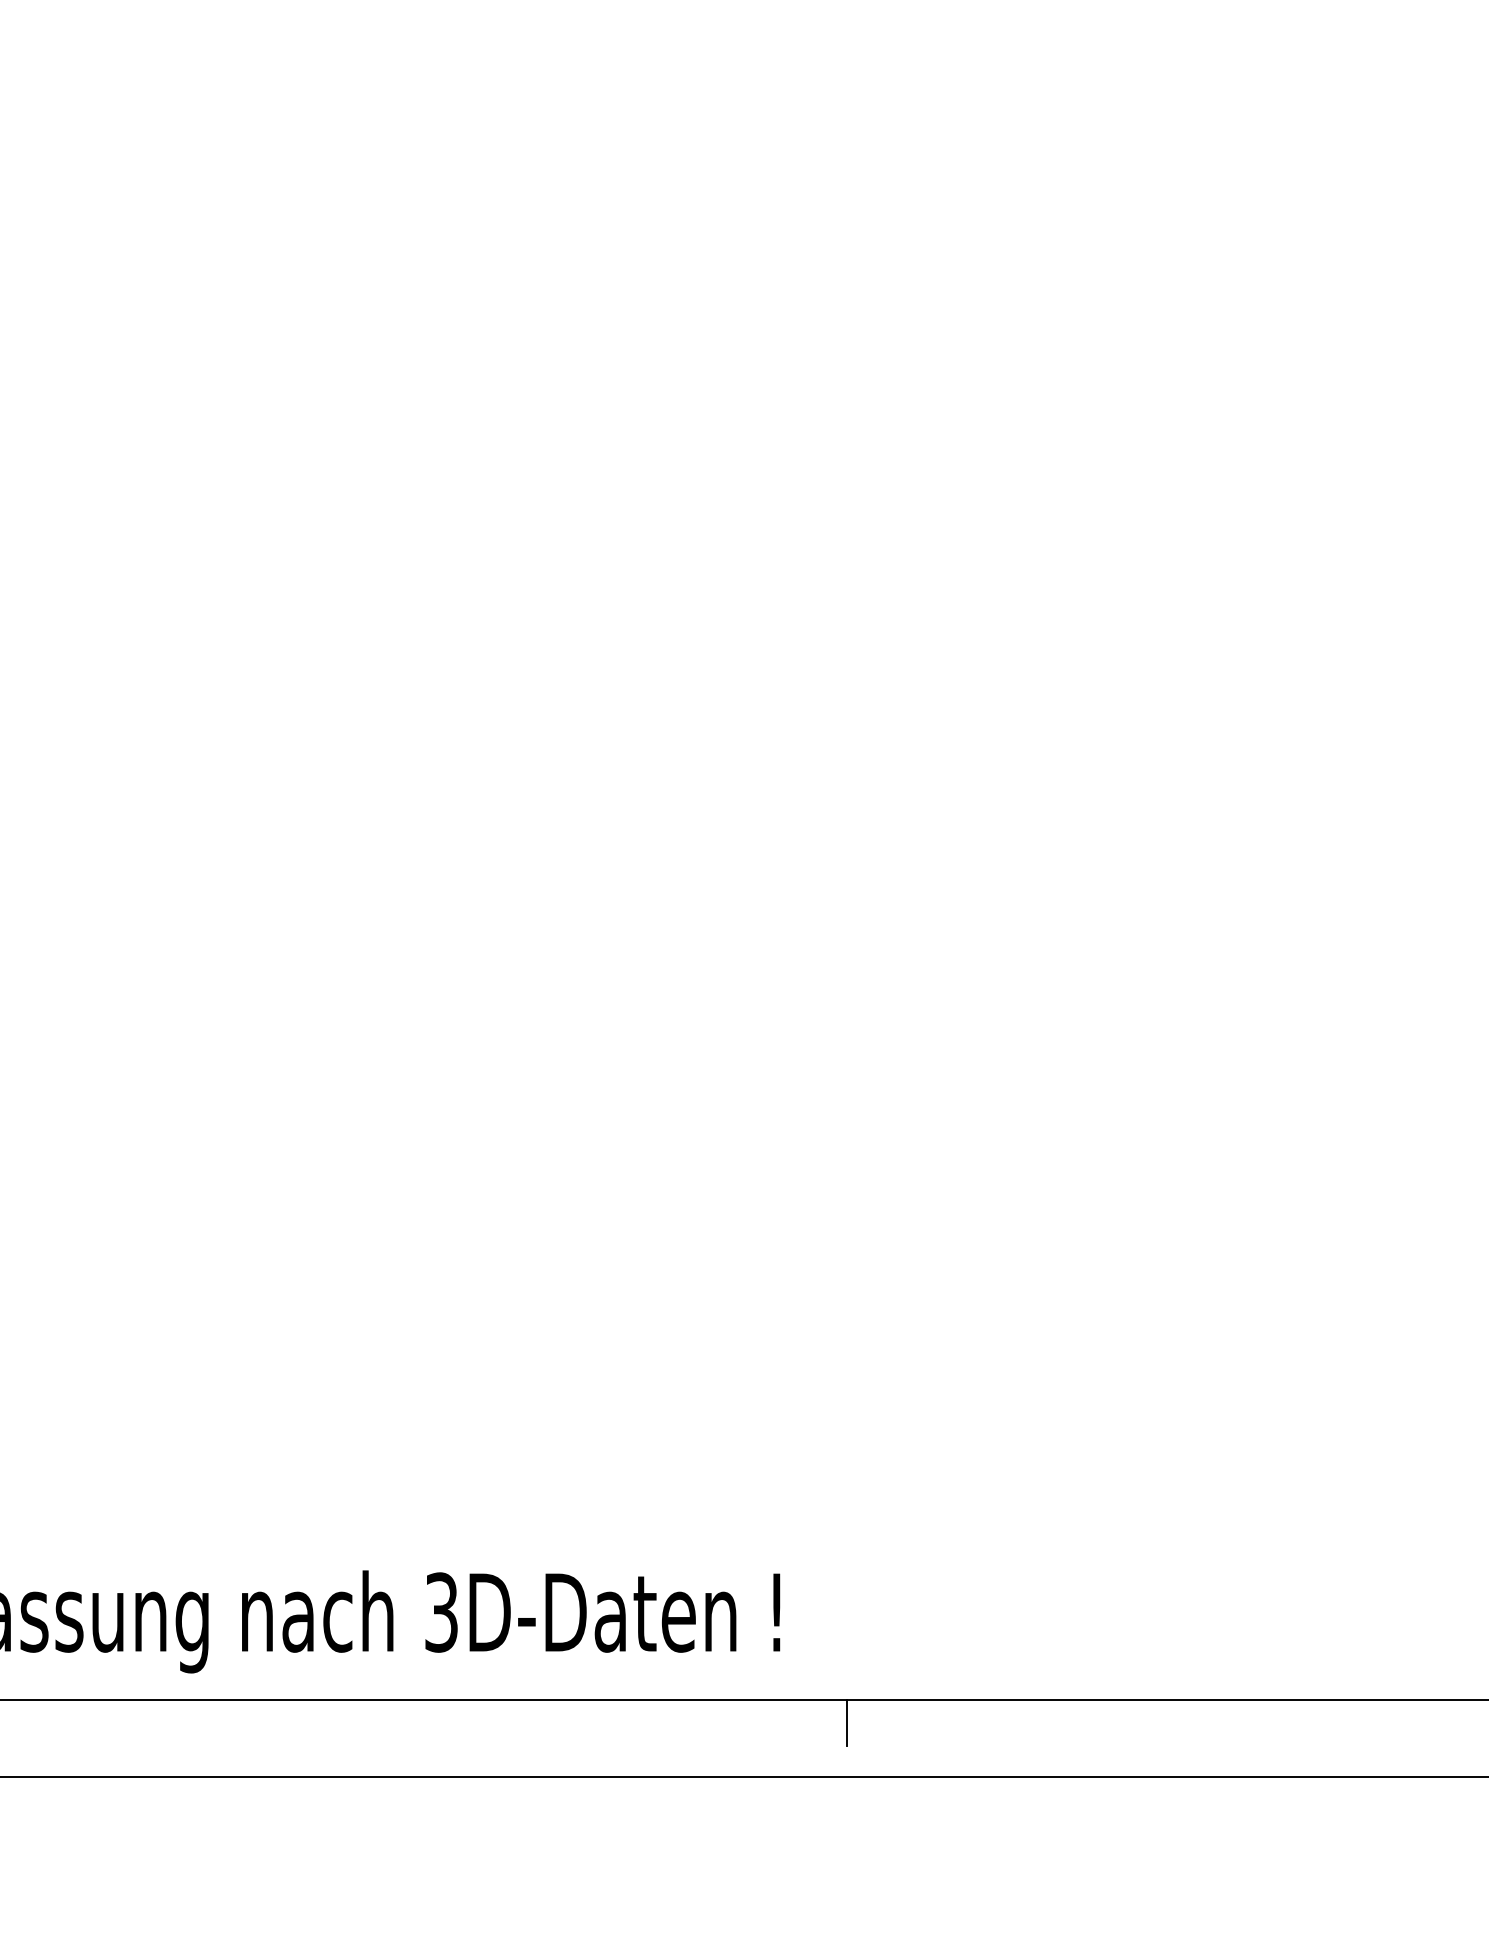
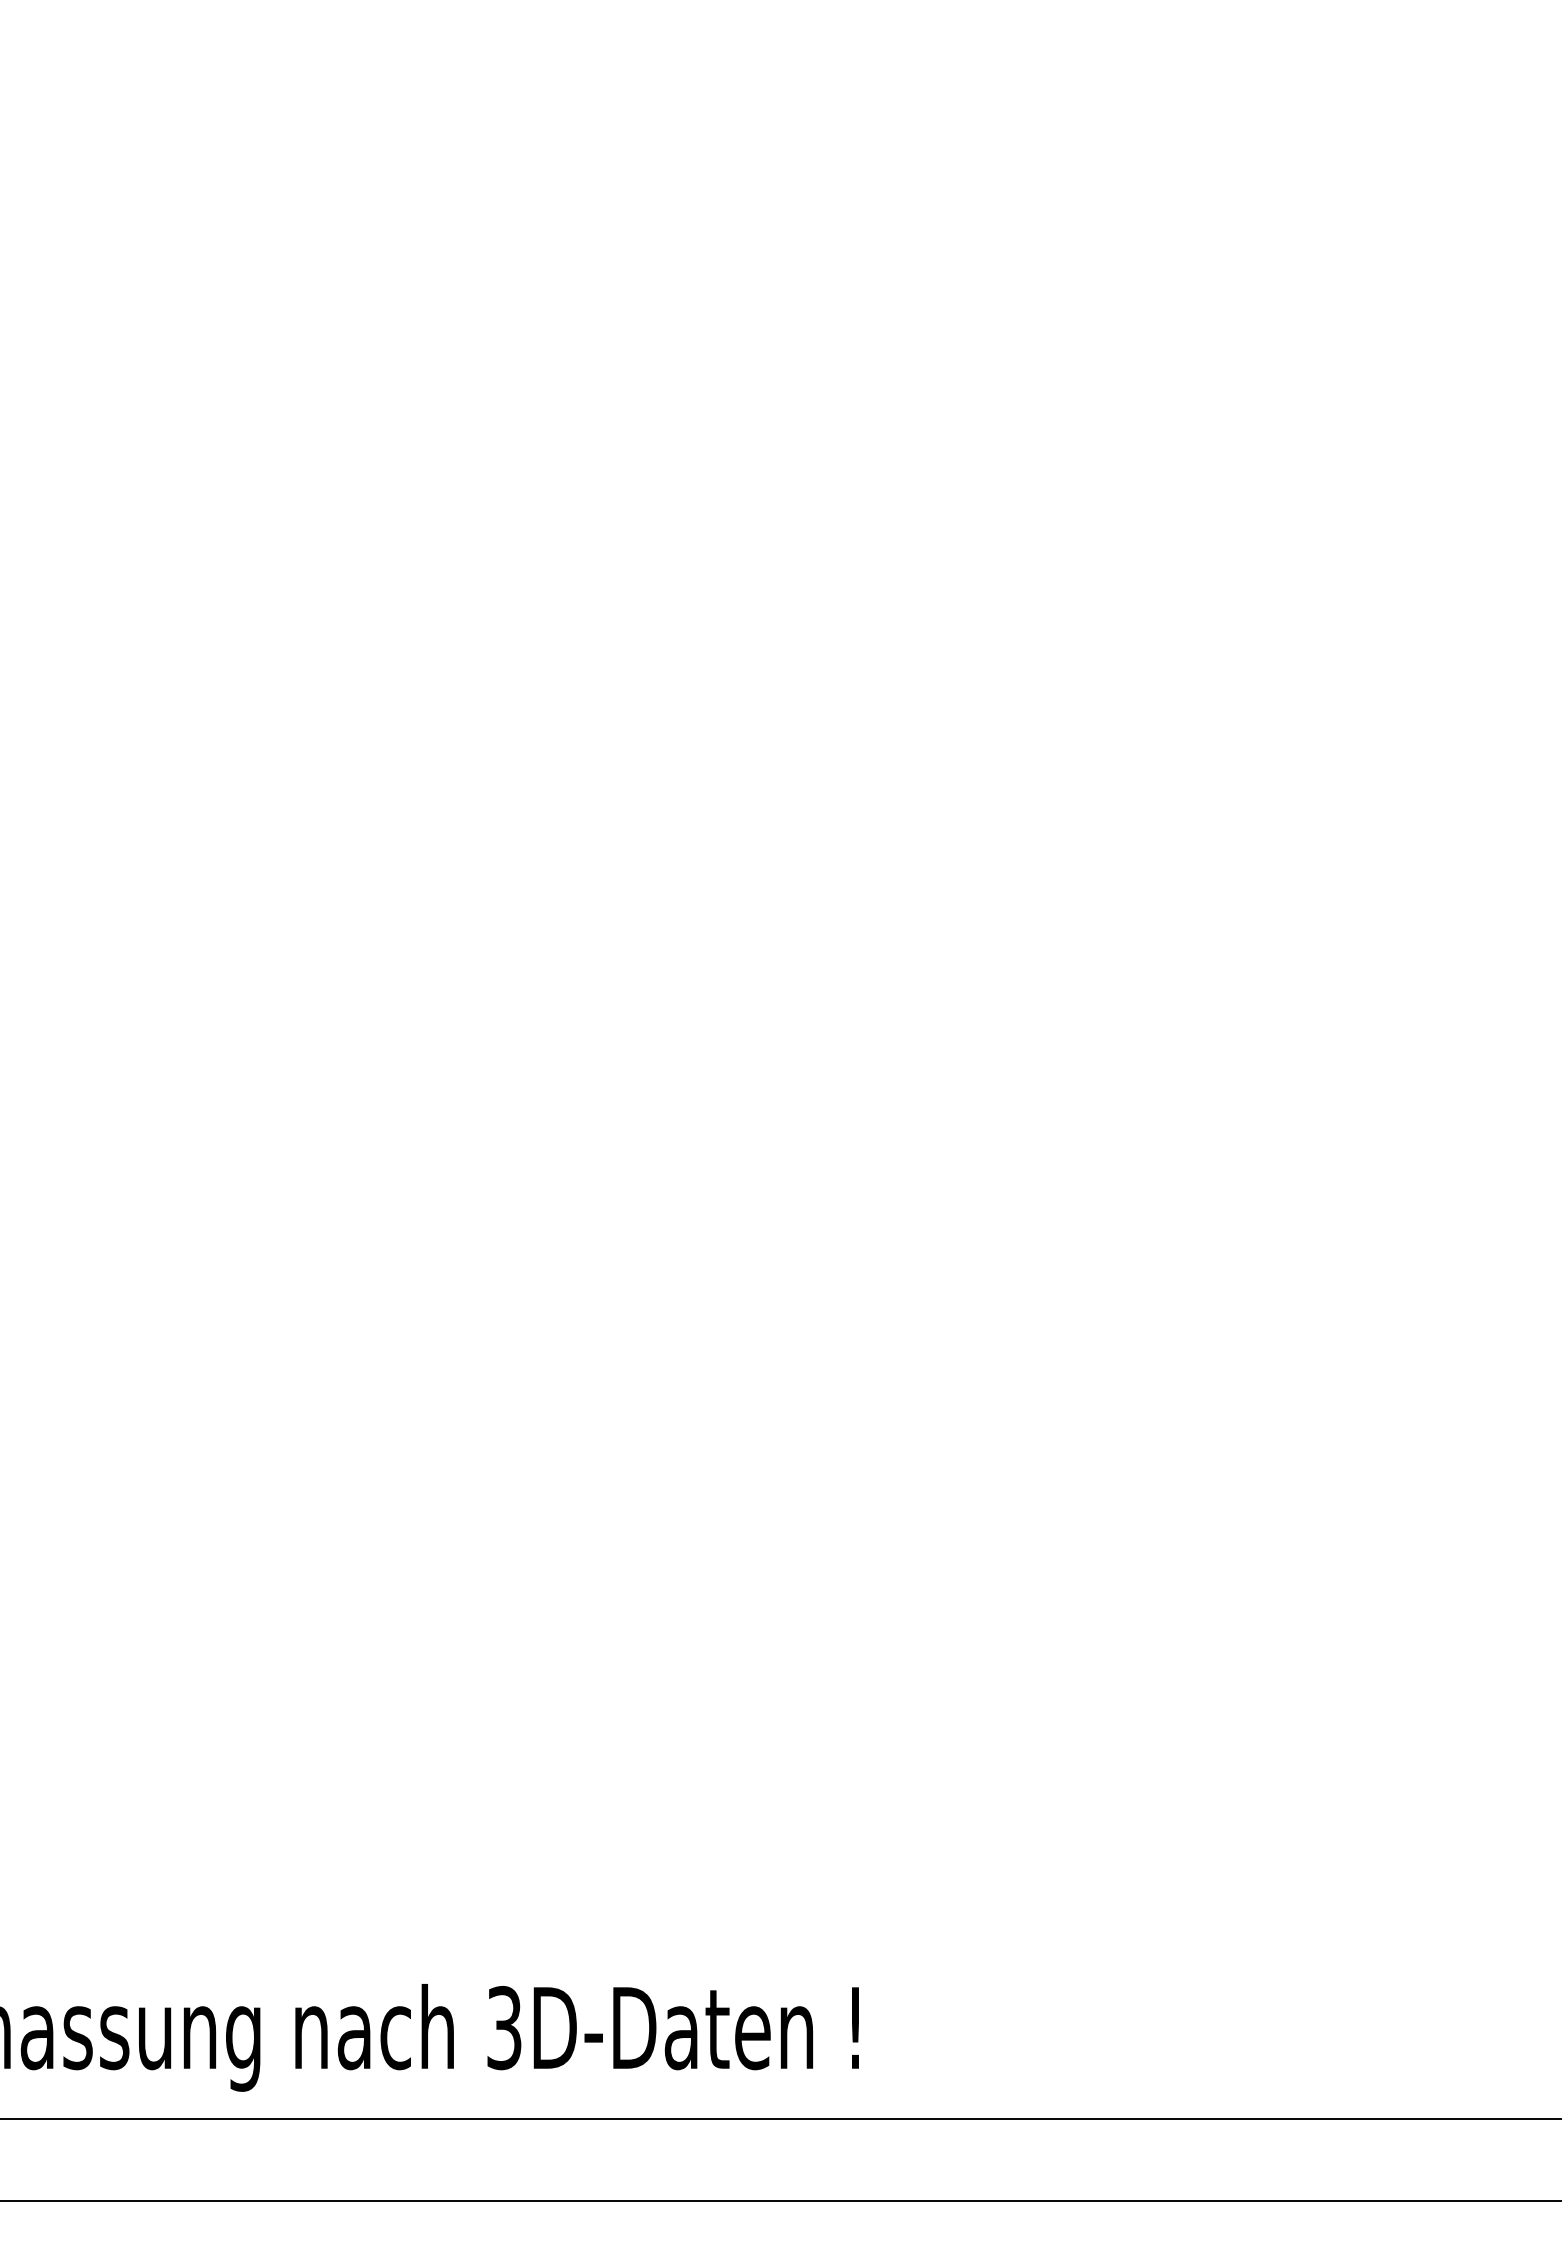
line: (846, 1722) -> (928, 2143), removed

